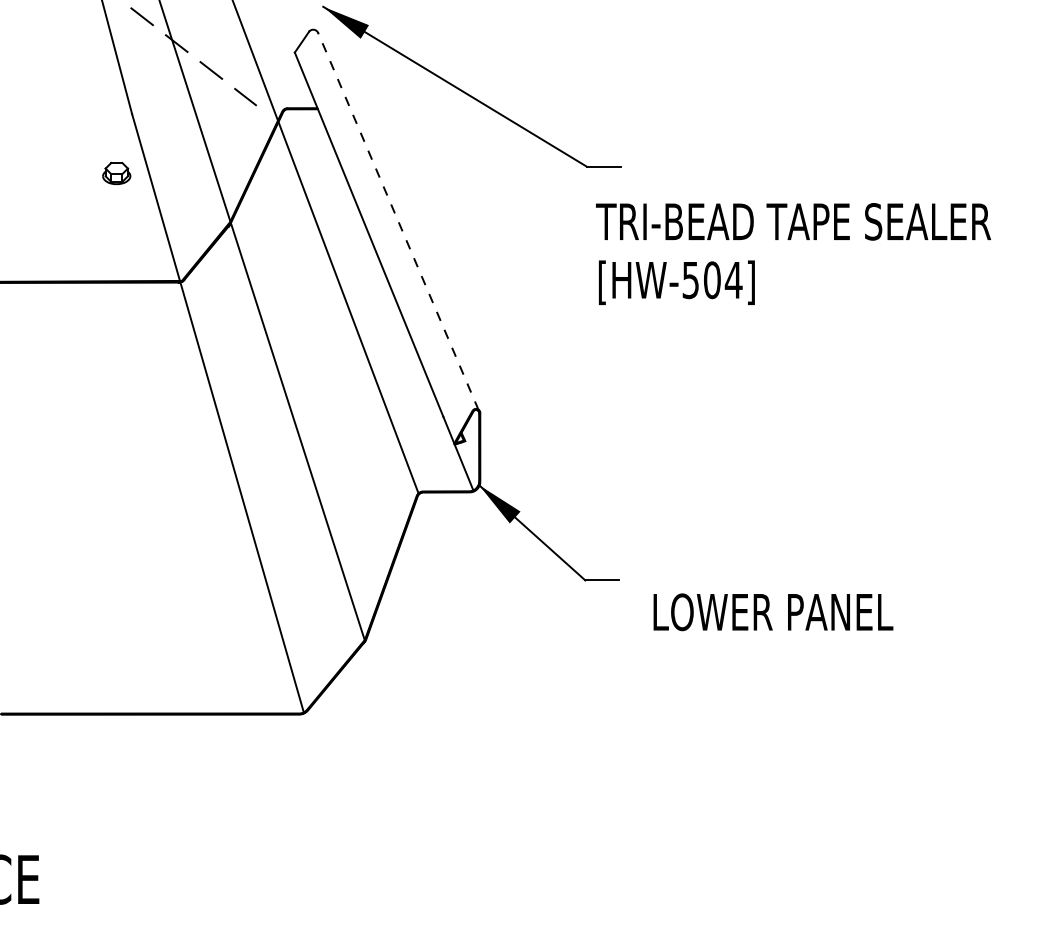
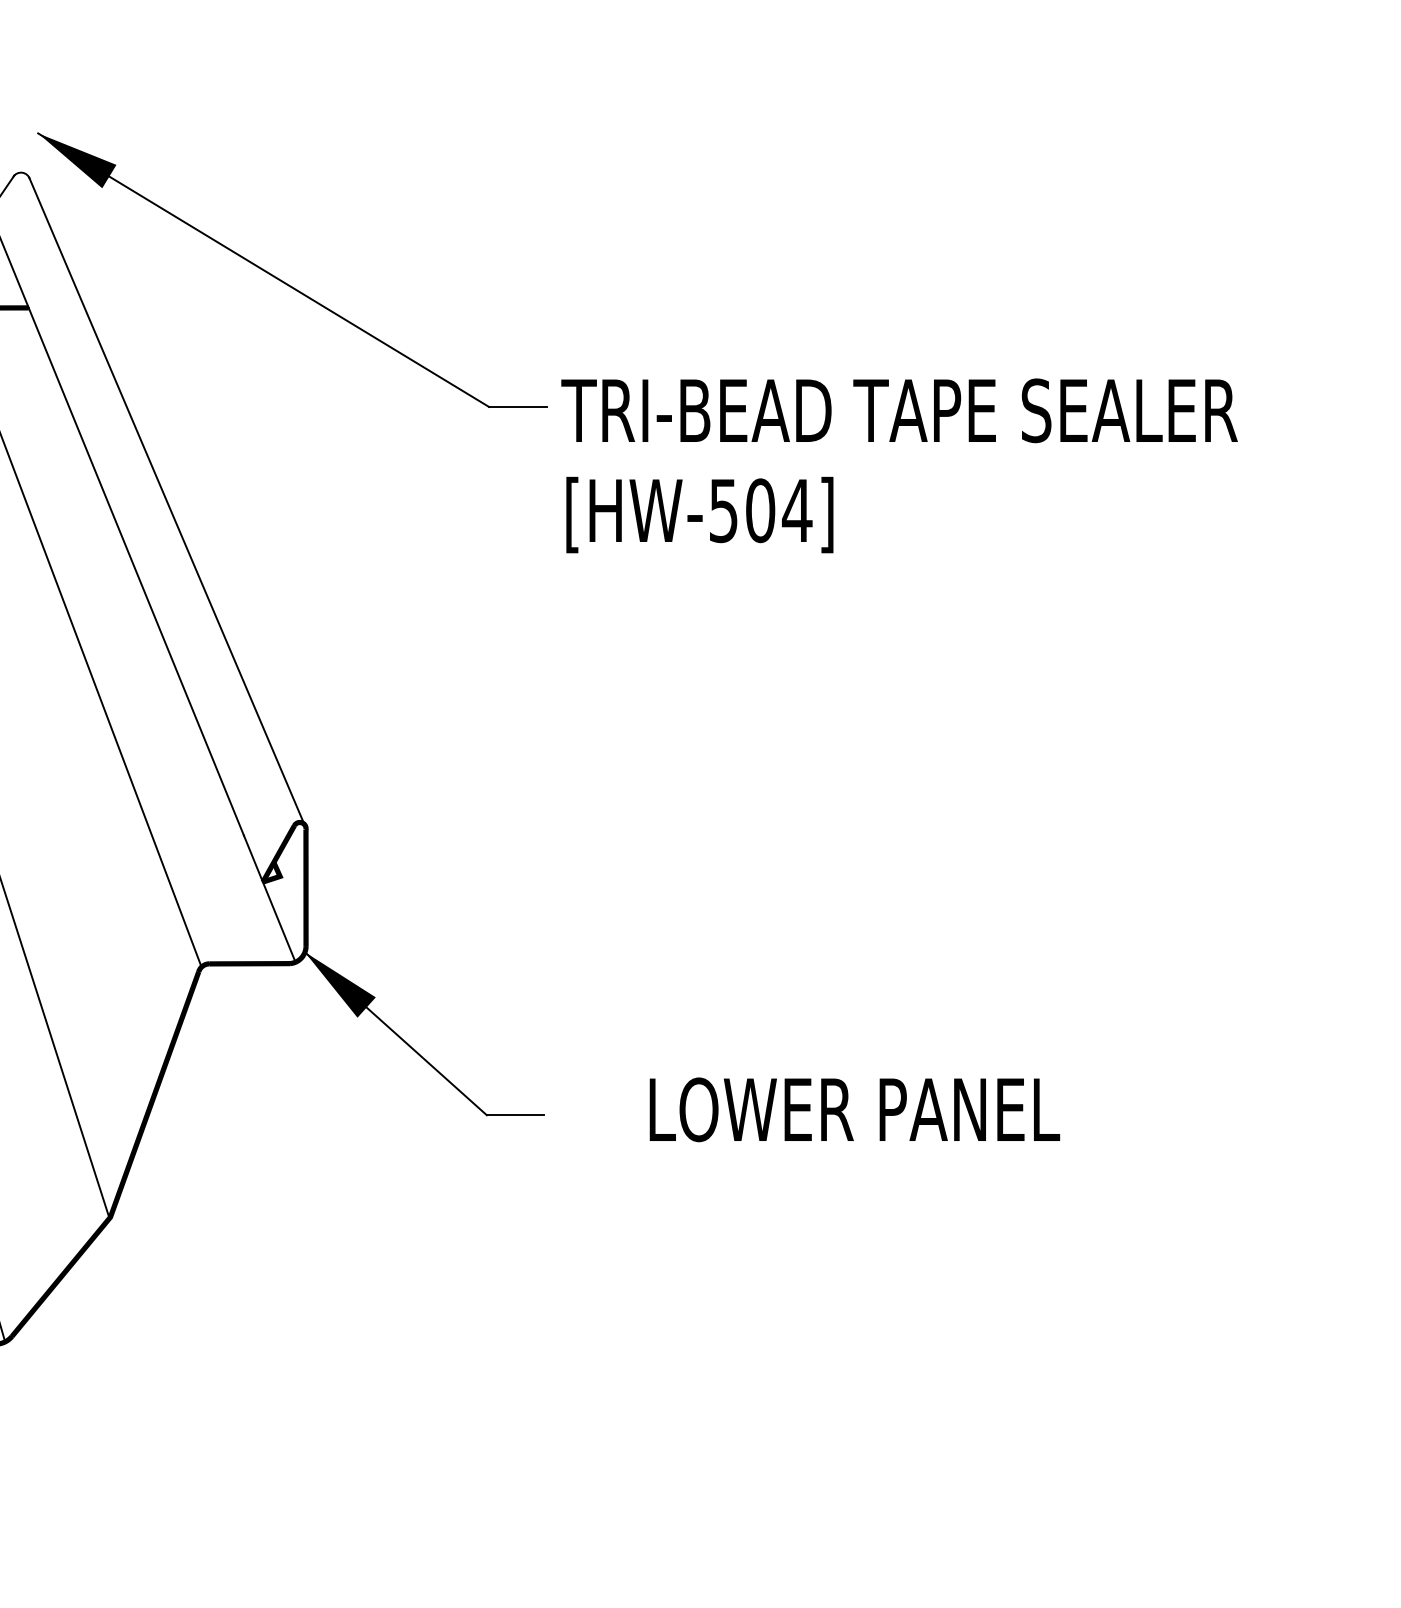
line: (398, 221) -> (166, 500), dashed -> solid
text: (793, 253) -> (899, 464), moved
text: (773, 612) -> (854, 1110), moved

